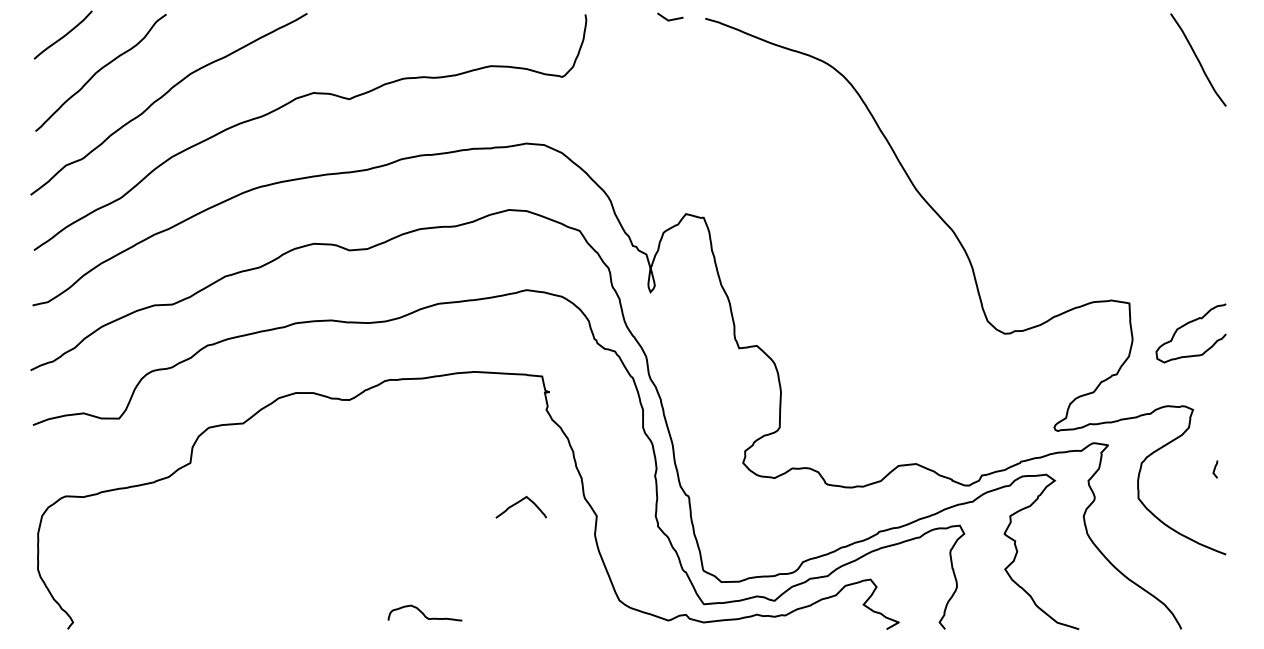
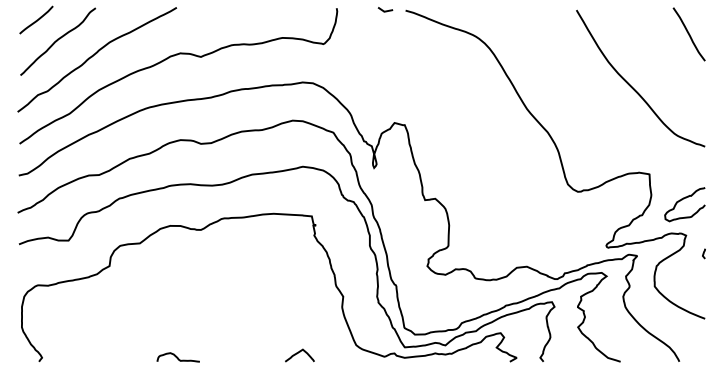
curve: (1099, 150) -> (632, 86), added
curve: (1186, 326) -> (682, 200), moved
line: (1214, 468) -> (703, 253), moved
curve: (518, 503) -> (298, 353), moved
curve: (423, 613) -> (177, 357), moved

